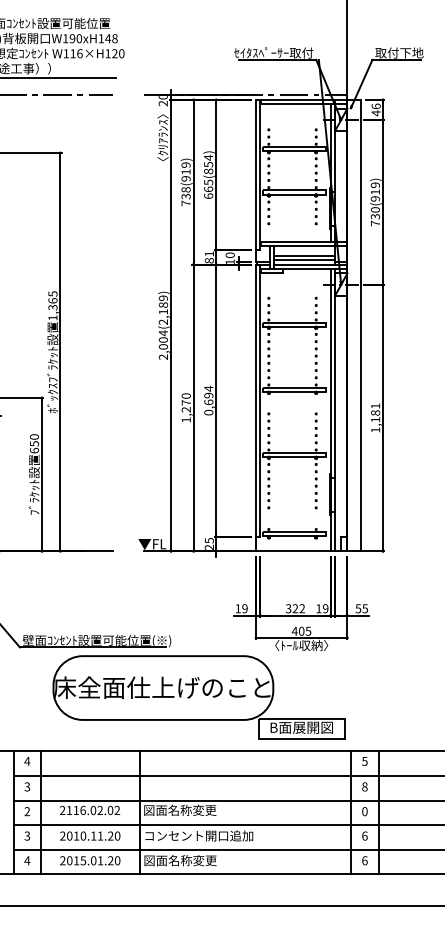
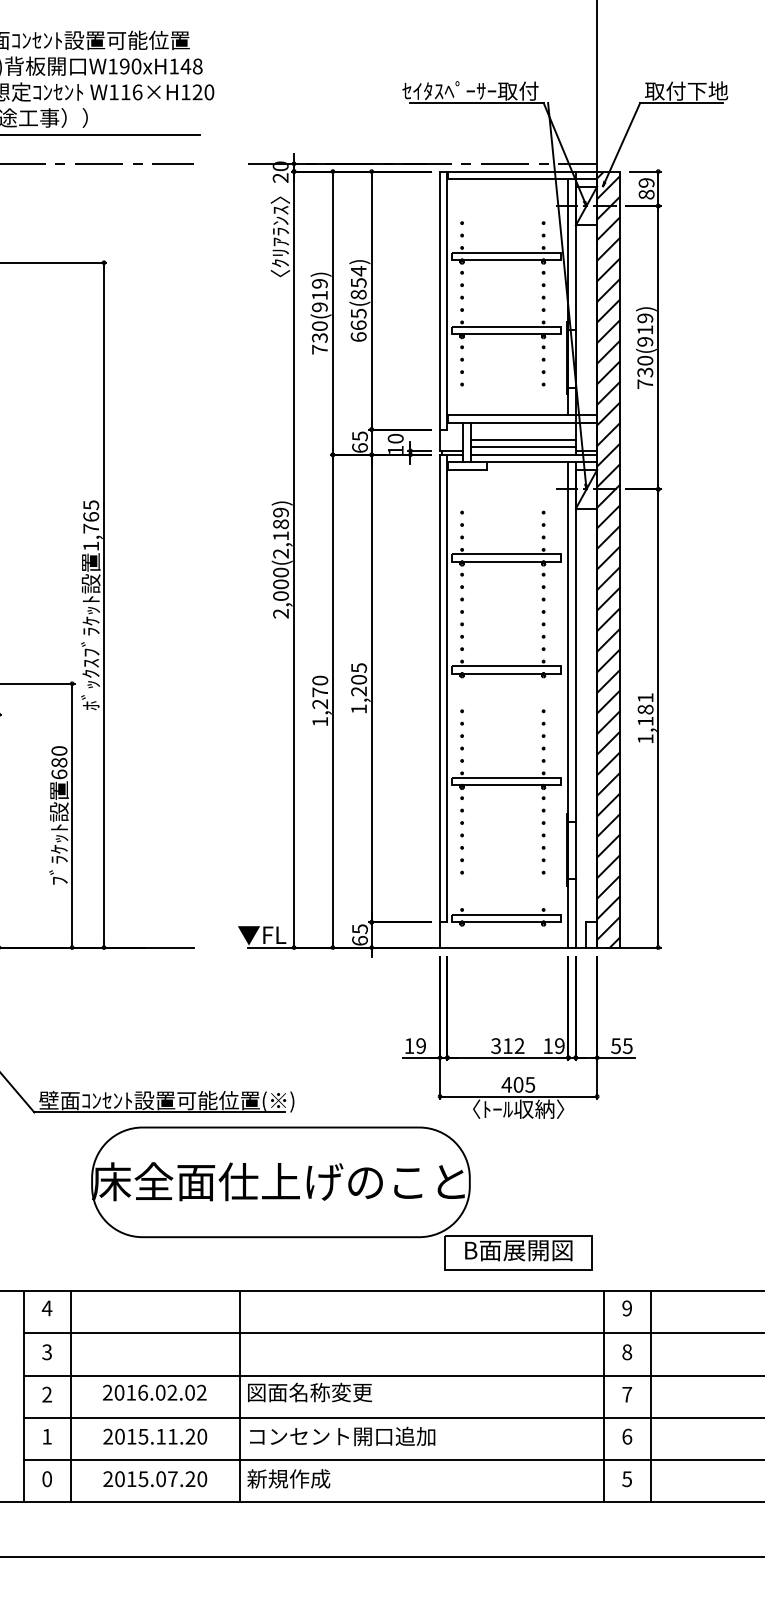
text: (375, 109) -> (645, 188), 46 -> 89
text: (186, 189) -> (320, 325), 738(919) -> 730(919)
text: (208, 257) -> (358, 442), 81 -> 65
text: (52, 307) -> (90, 528), 1,365 -> 1,765
hatch: (353, 325) -> (607, 559), added
text: (163, 333) -> (281, 573), 2,004(2,189) -> 2,000(2,189)
text: (208, 400) -> (358, 688), 0,694 -> 1,205
text: (33, 443) -> (57, 762), 650 -> 680
text: (208, 546) -> (358, 939), 25 -> 65
text: (295, 608) -> (507, 1045), 322 -> 312
text: (364, 760) -> (626, 1306), 5 -> 9
text: (69, 810) -> (119, 1392), 2116.02.02 -> 2016.02.02
text: (364, 811) -> (626, 1394), 0 -> 7
text: (27, 835) -> (47, 1435), 3 -> 1
text: (83, 835) -> (143, 1435), 2010.11.20 -> 2015.11.20
text: (27, 860) -> (47, 1478), 4 -> 0
text: (100, 860) -> (172, 1478), 2015.01.20 -> 2015.07.20
text: (180, 860) -> (310, 1478), 図面名称変更 -> 新規作成
text: (364, 860) -> (626, 1478), 6 -> 5

